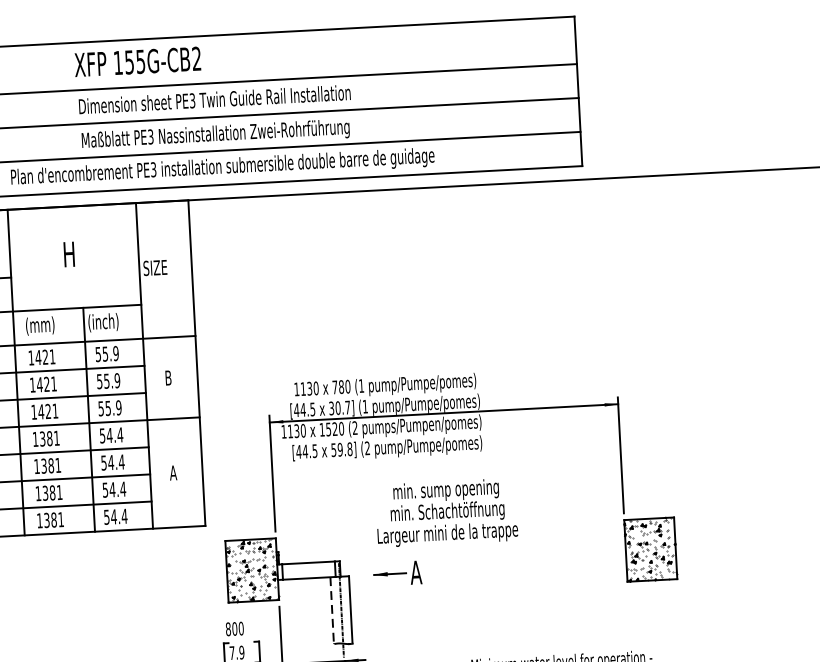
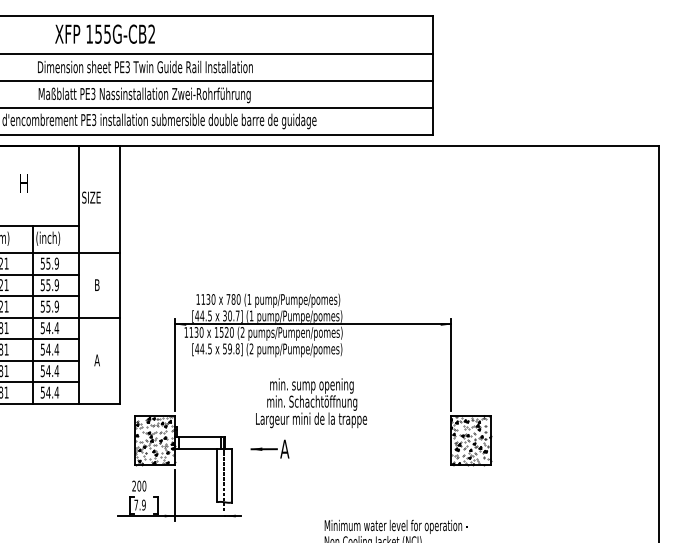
text: (136, 61) -> (104, 33), moved
line: (331, 610) -> (216, 475), dashed -> solid
text: (228, 628) -> (134, 485), 800 -> 200

